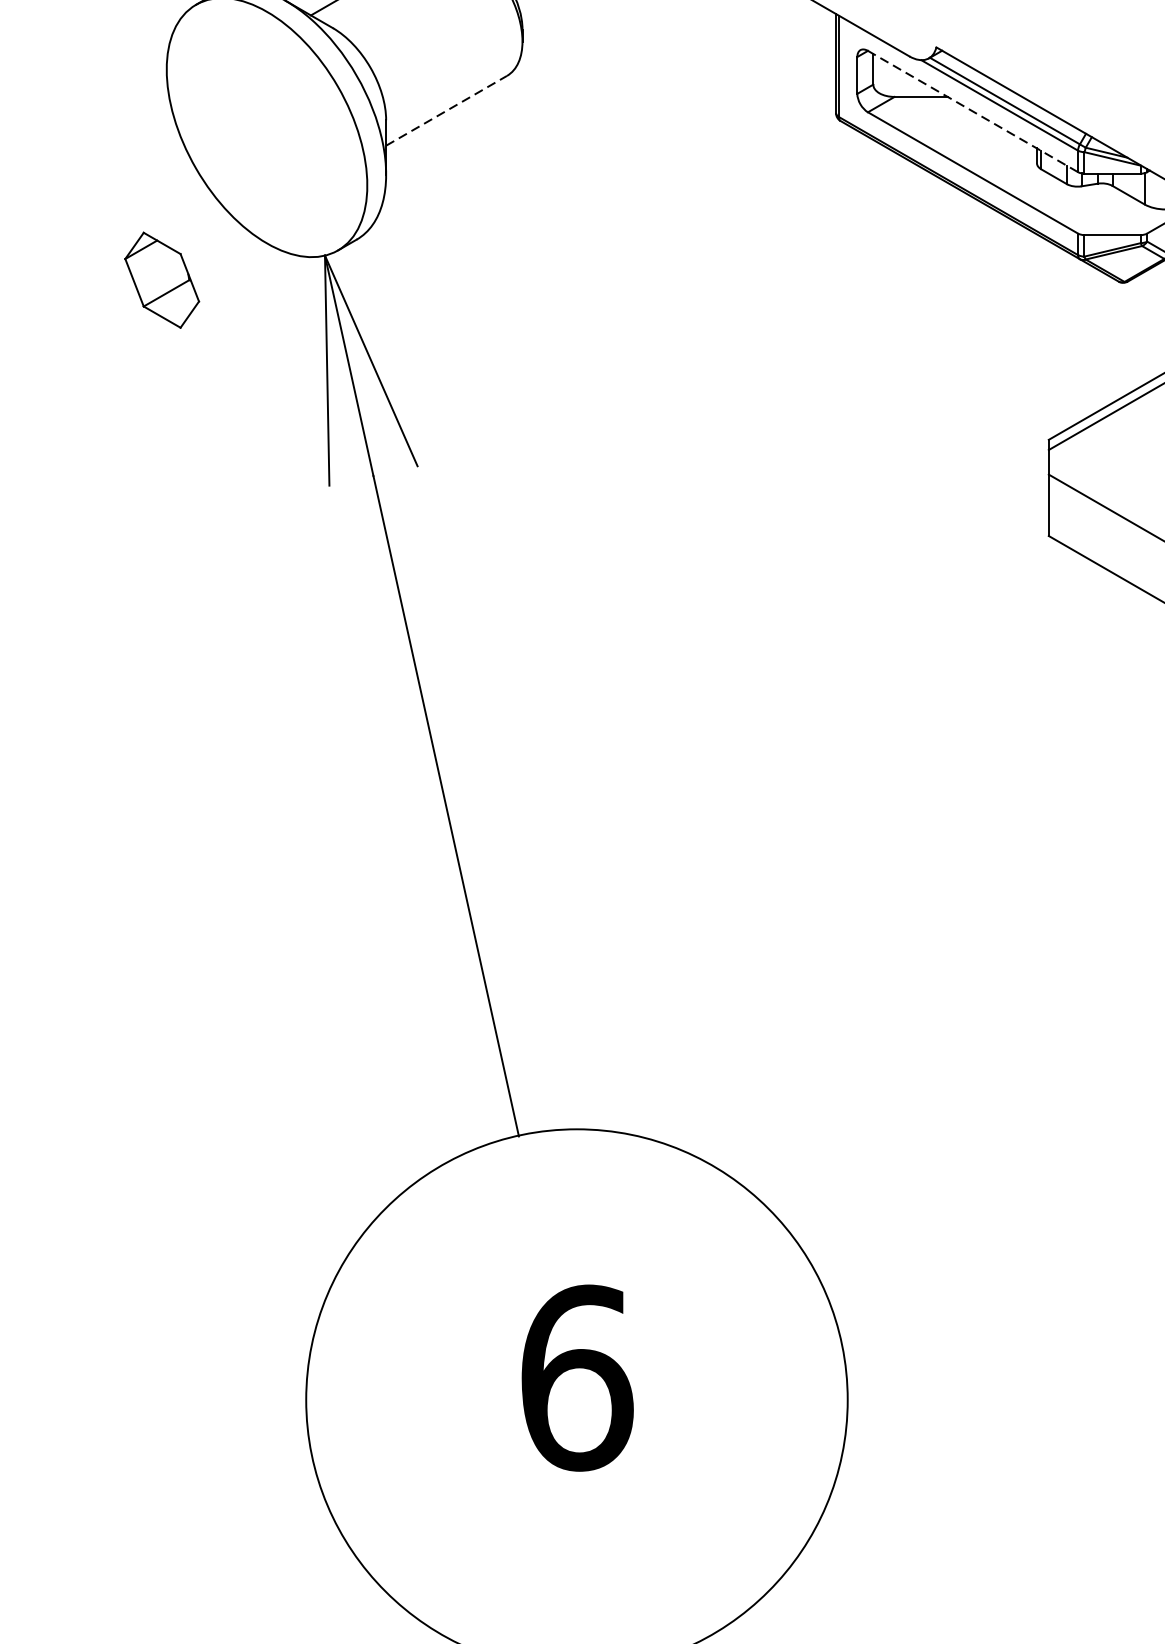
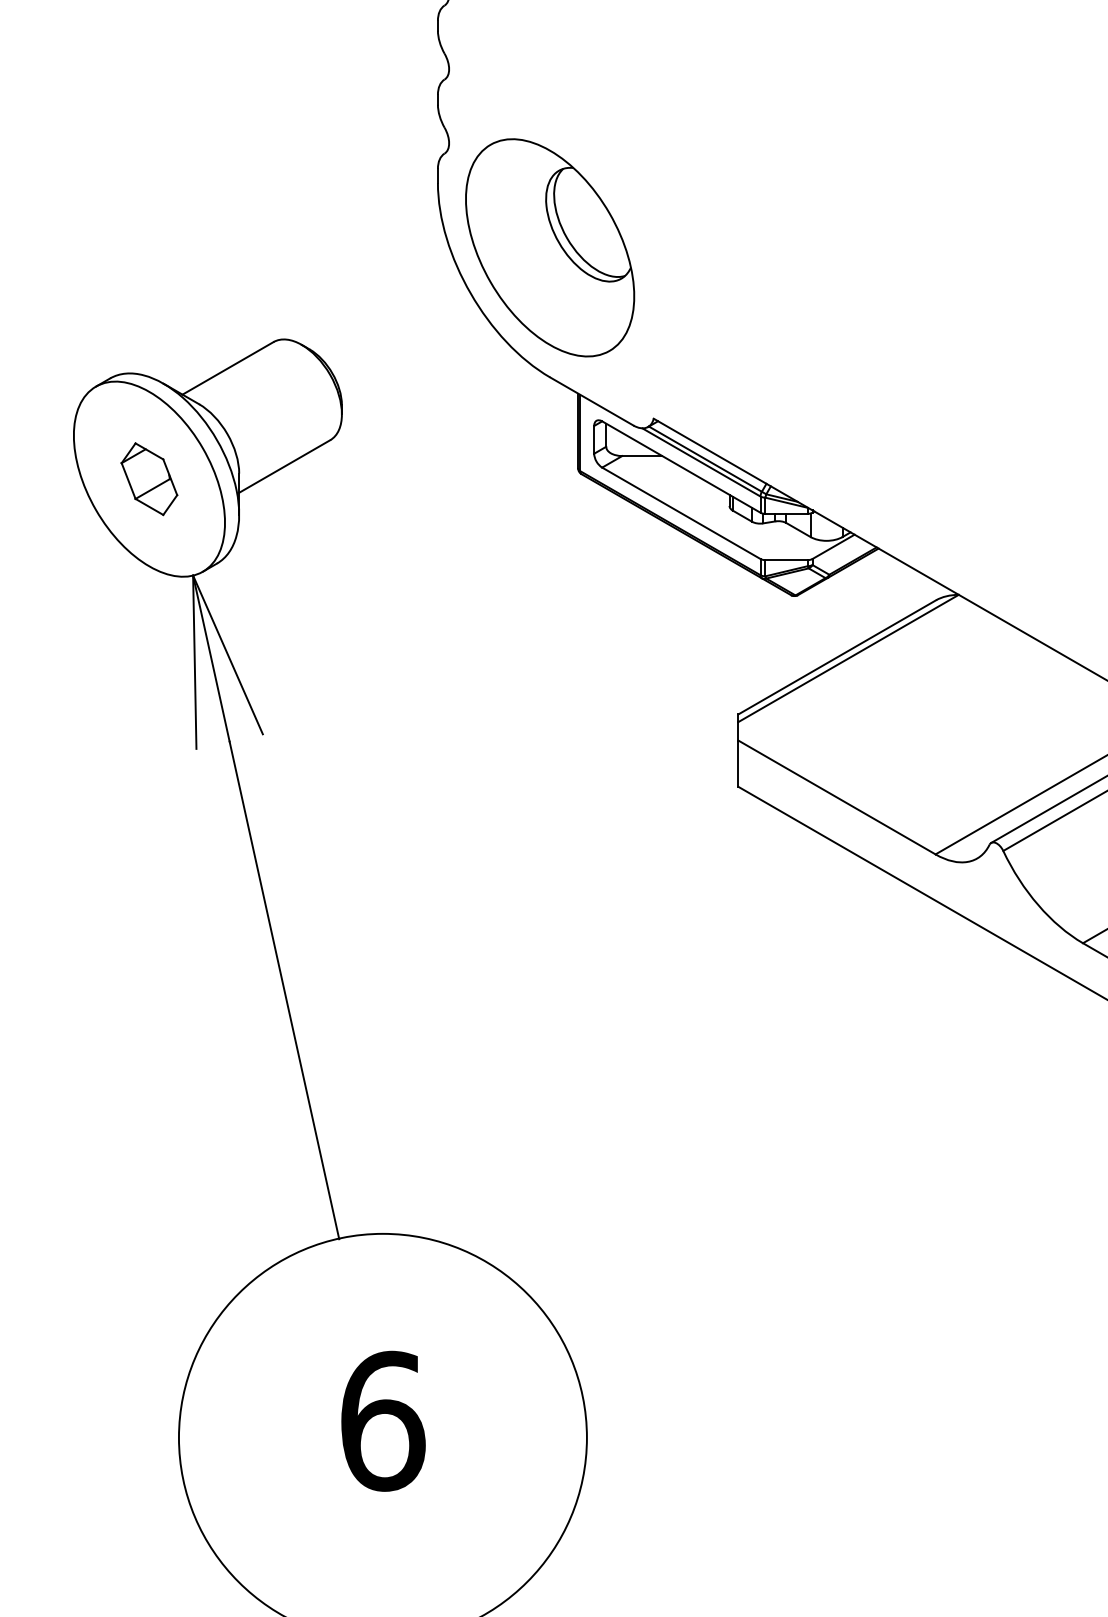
line: (446, 110) -> (284, 466), dashed -> solid
line: (971, 110) -> (680, 466), dashed -> solid
part: (162, 280) -> (149, 479), moved

